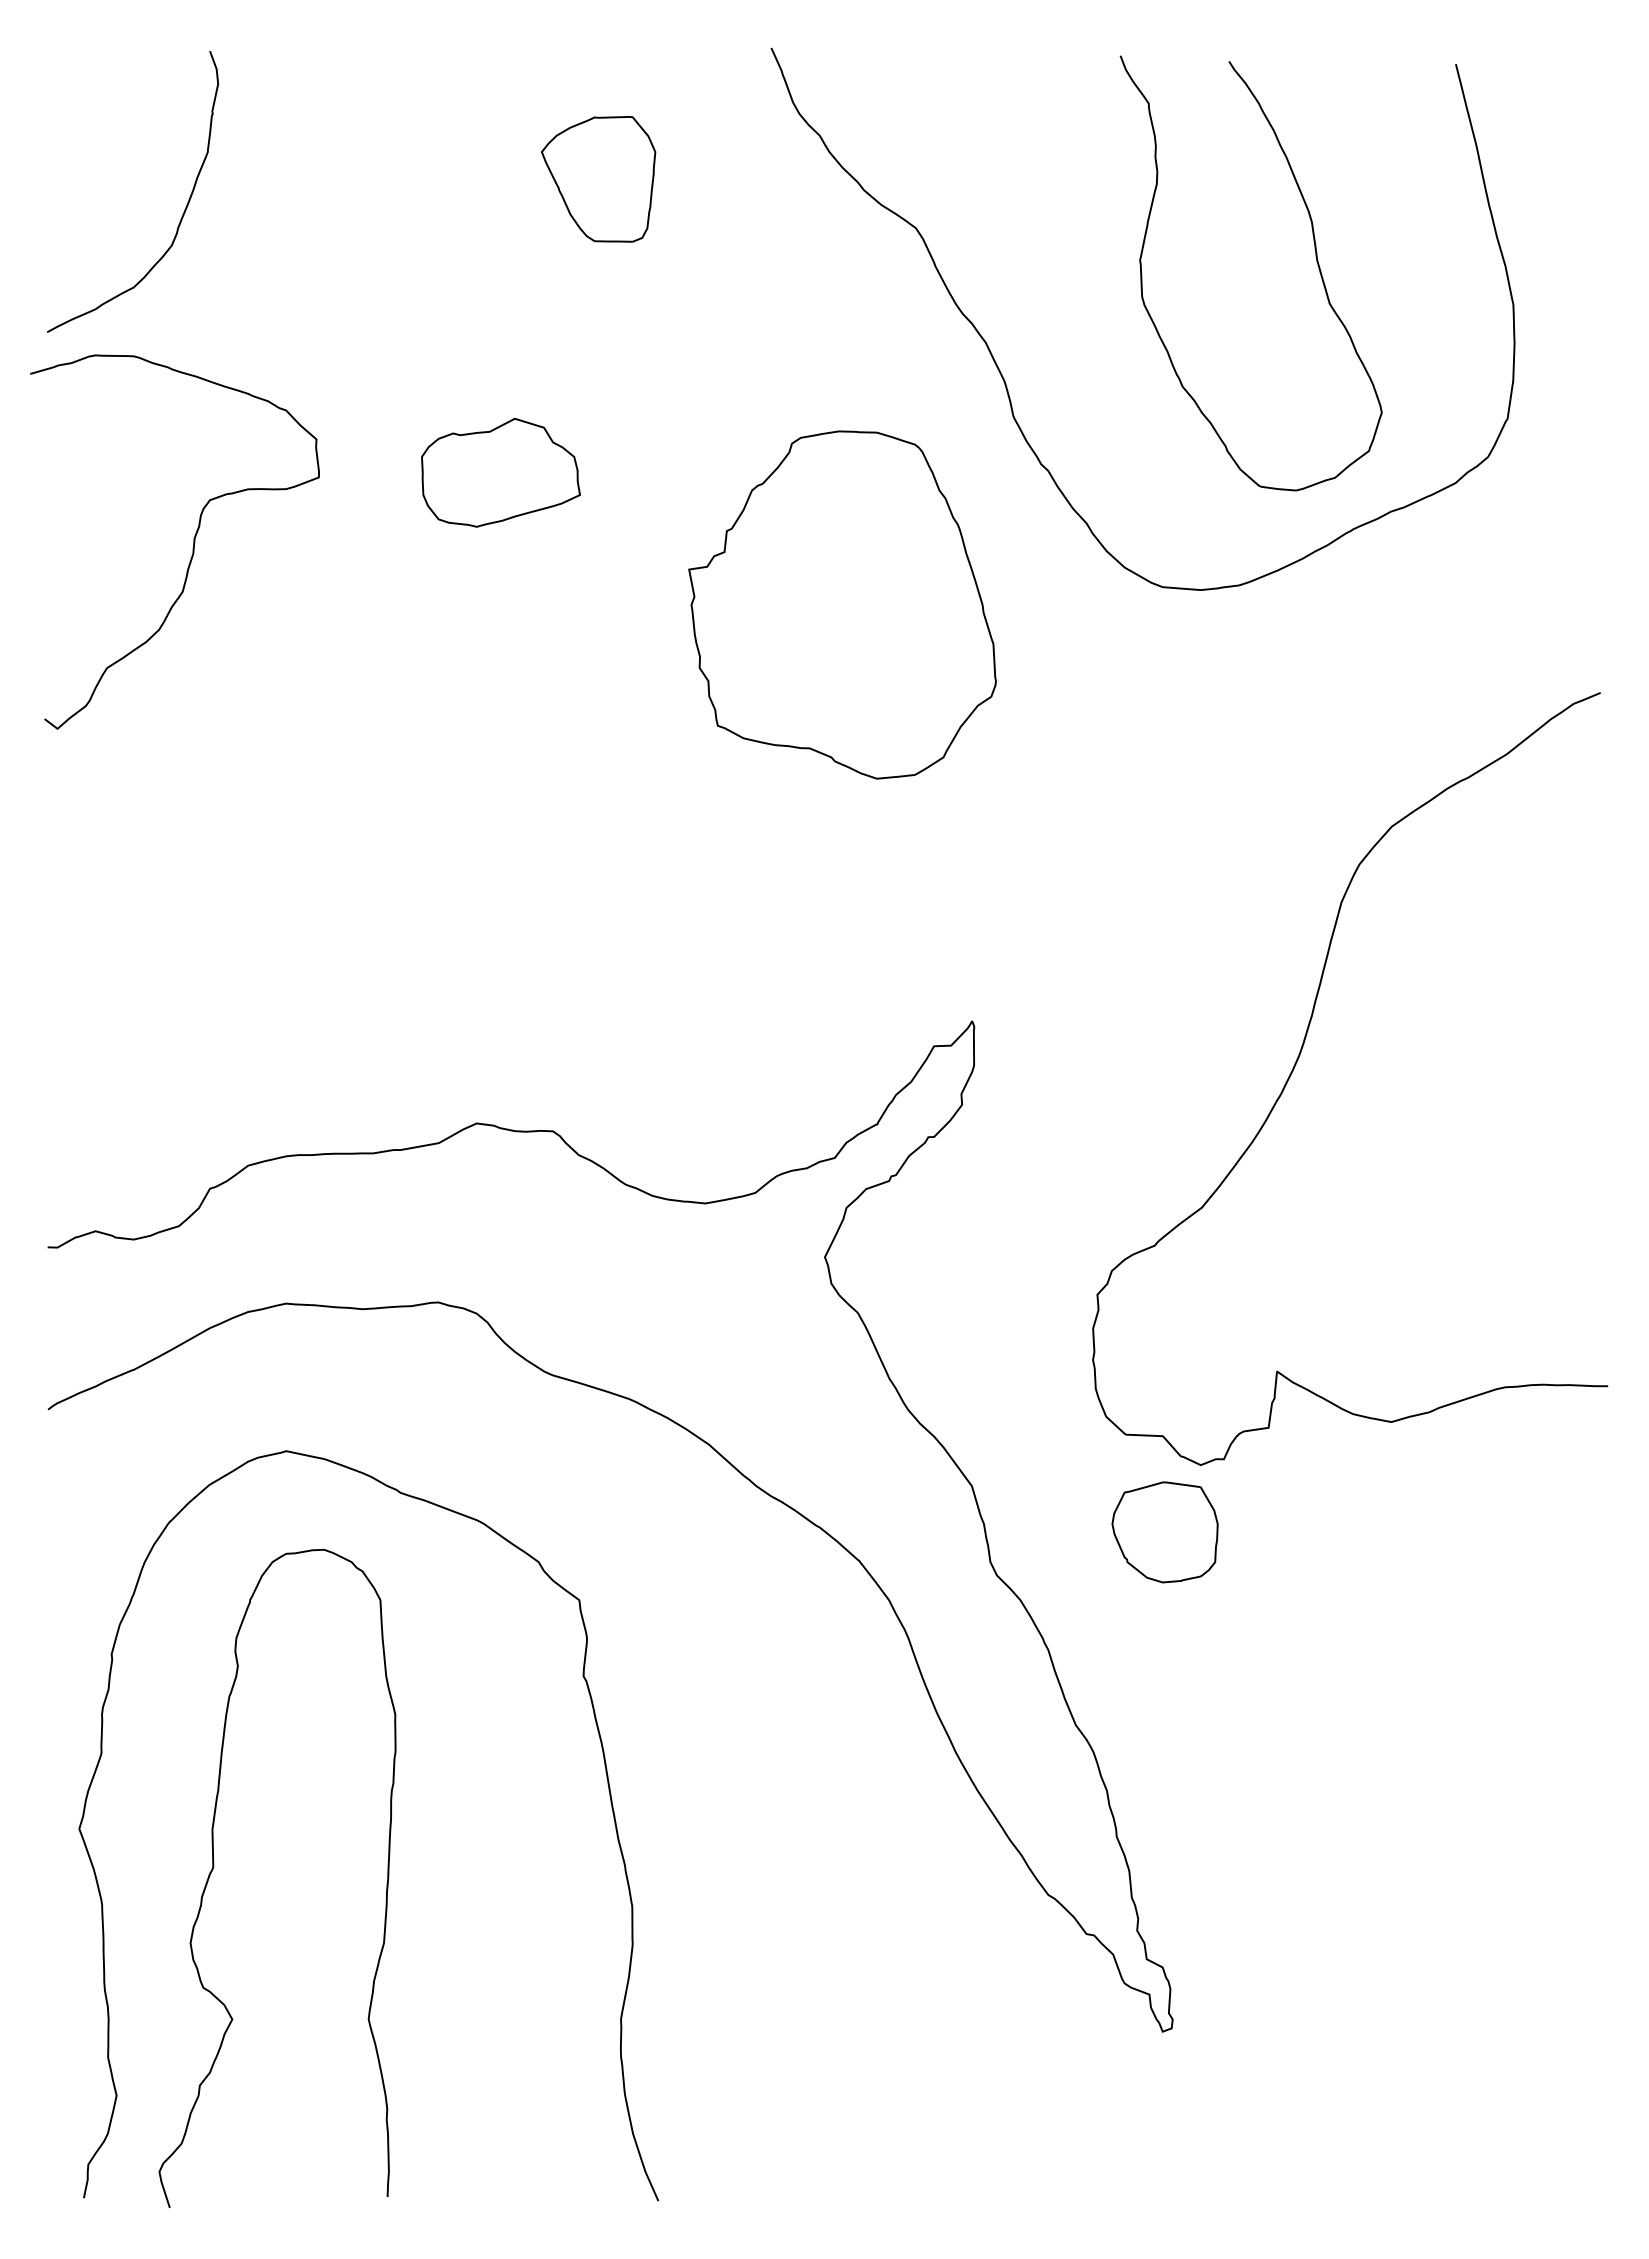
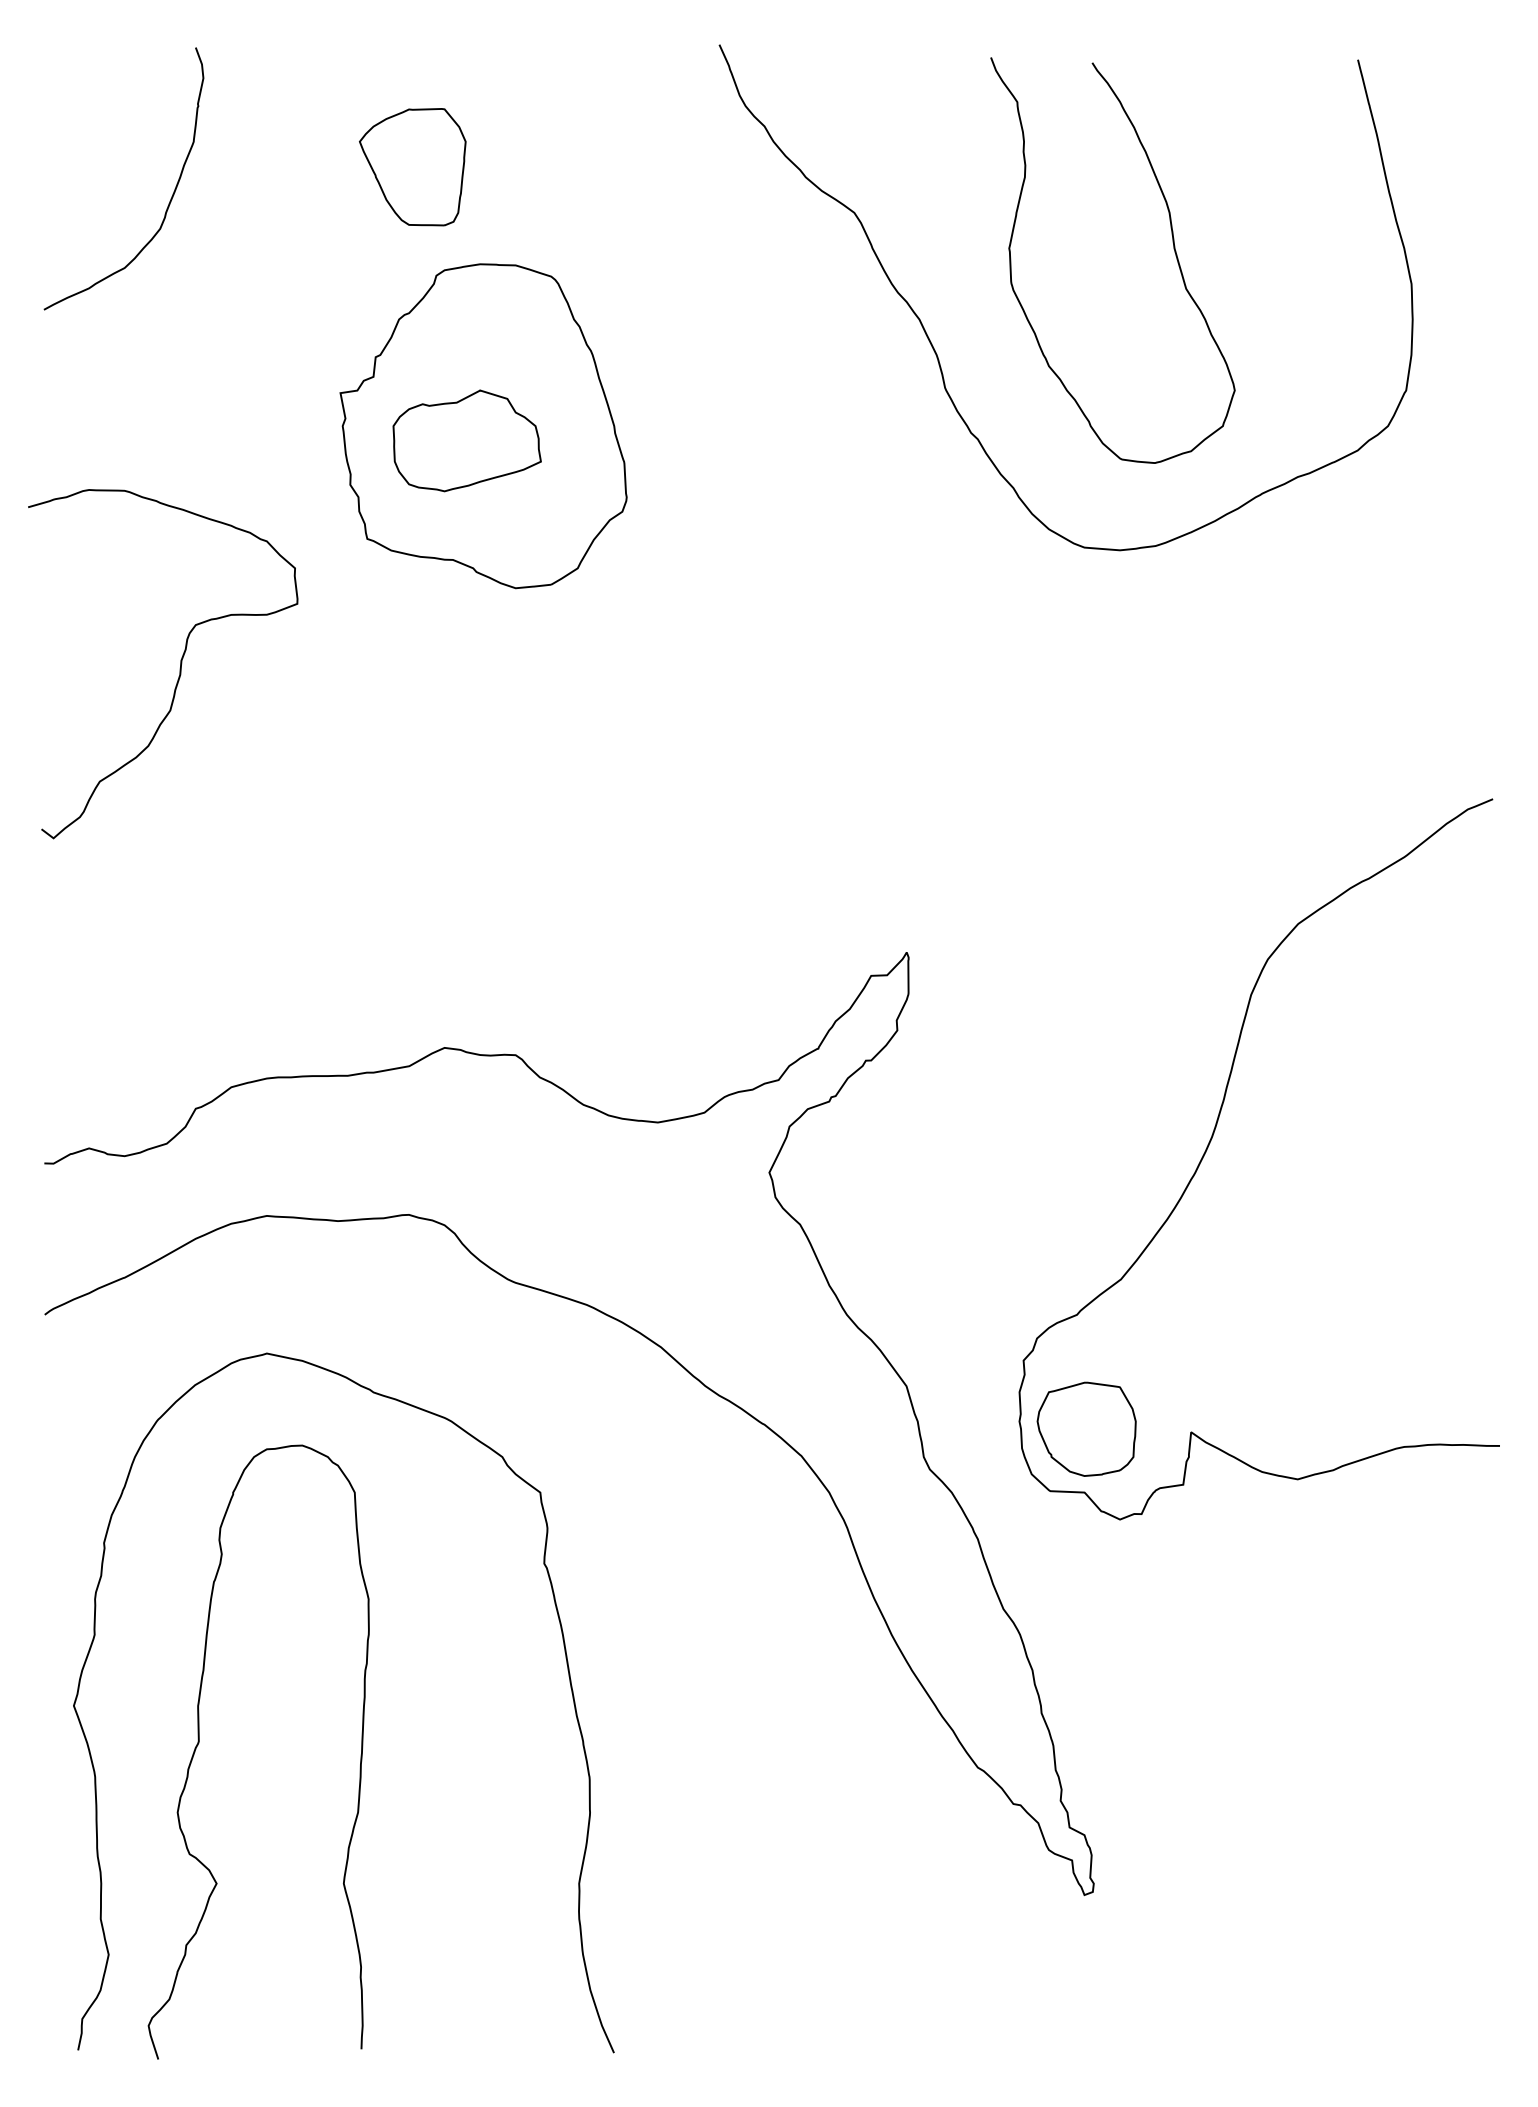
part: (598, 179) -> (412, 167), moved
curve: (1316, 262) -> (1173, 250), moved
curve: (193, 541) -> (180, 663), moved
part: (842, 604) -> (483, 425), moved
curve: (1298, 1060) -> (1211, 1142), moved

